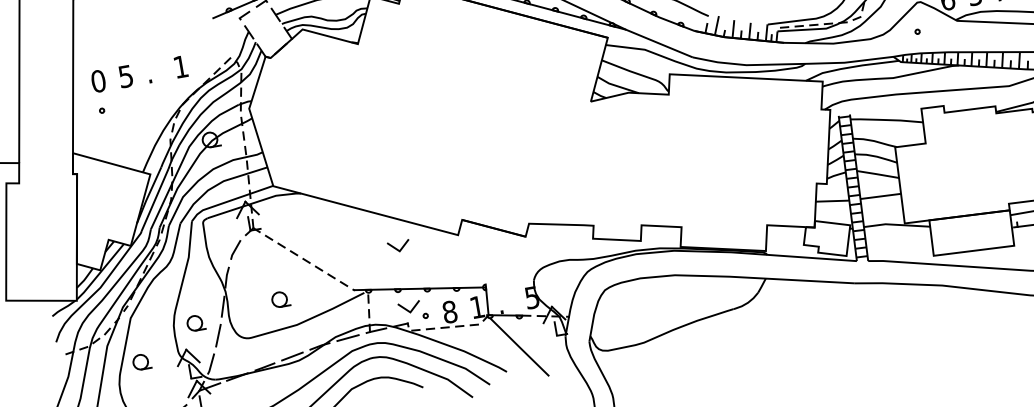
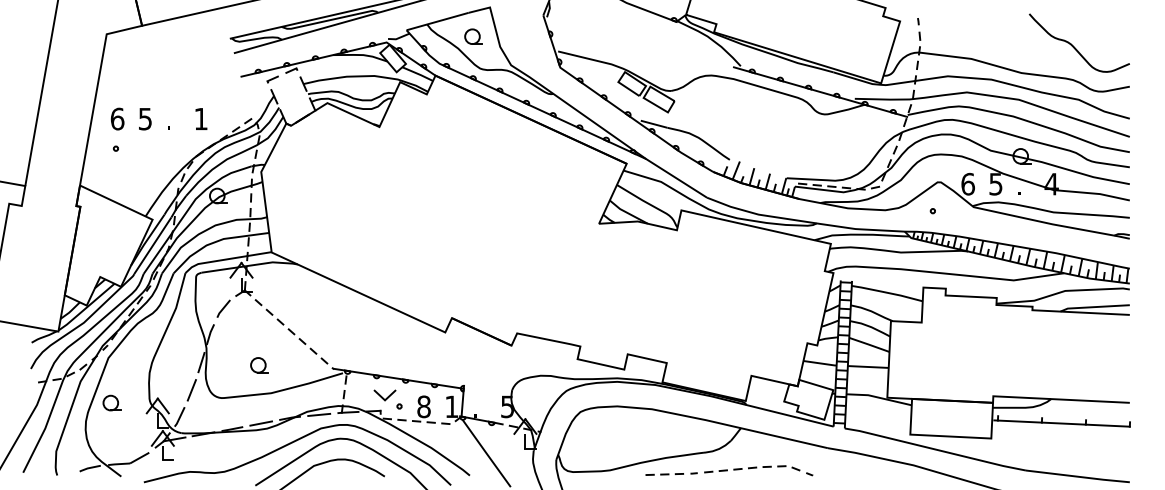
text: (98, 80) -> (117, 118), 0 -> 6
line: (396, 247) -> (382, 334), removed
part: (195, 322) -> (171, 373), removed
part: (761, 322) -> (729, 470), added

